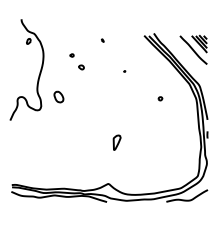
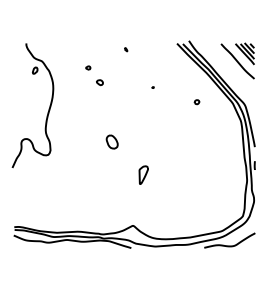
part: (39, 72) -> (48, 108), moved
part: (58, 96) -> (111, 141), moved
part: (160, 99) -> (196, 102), moved

